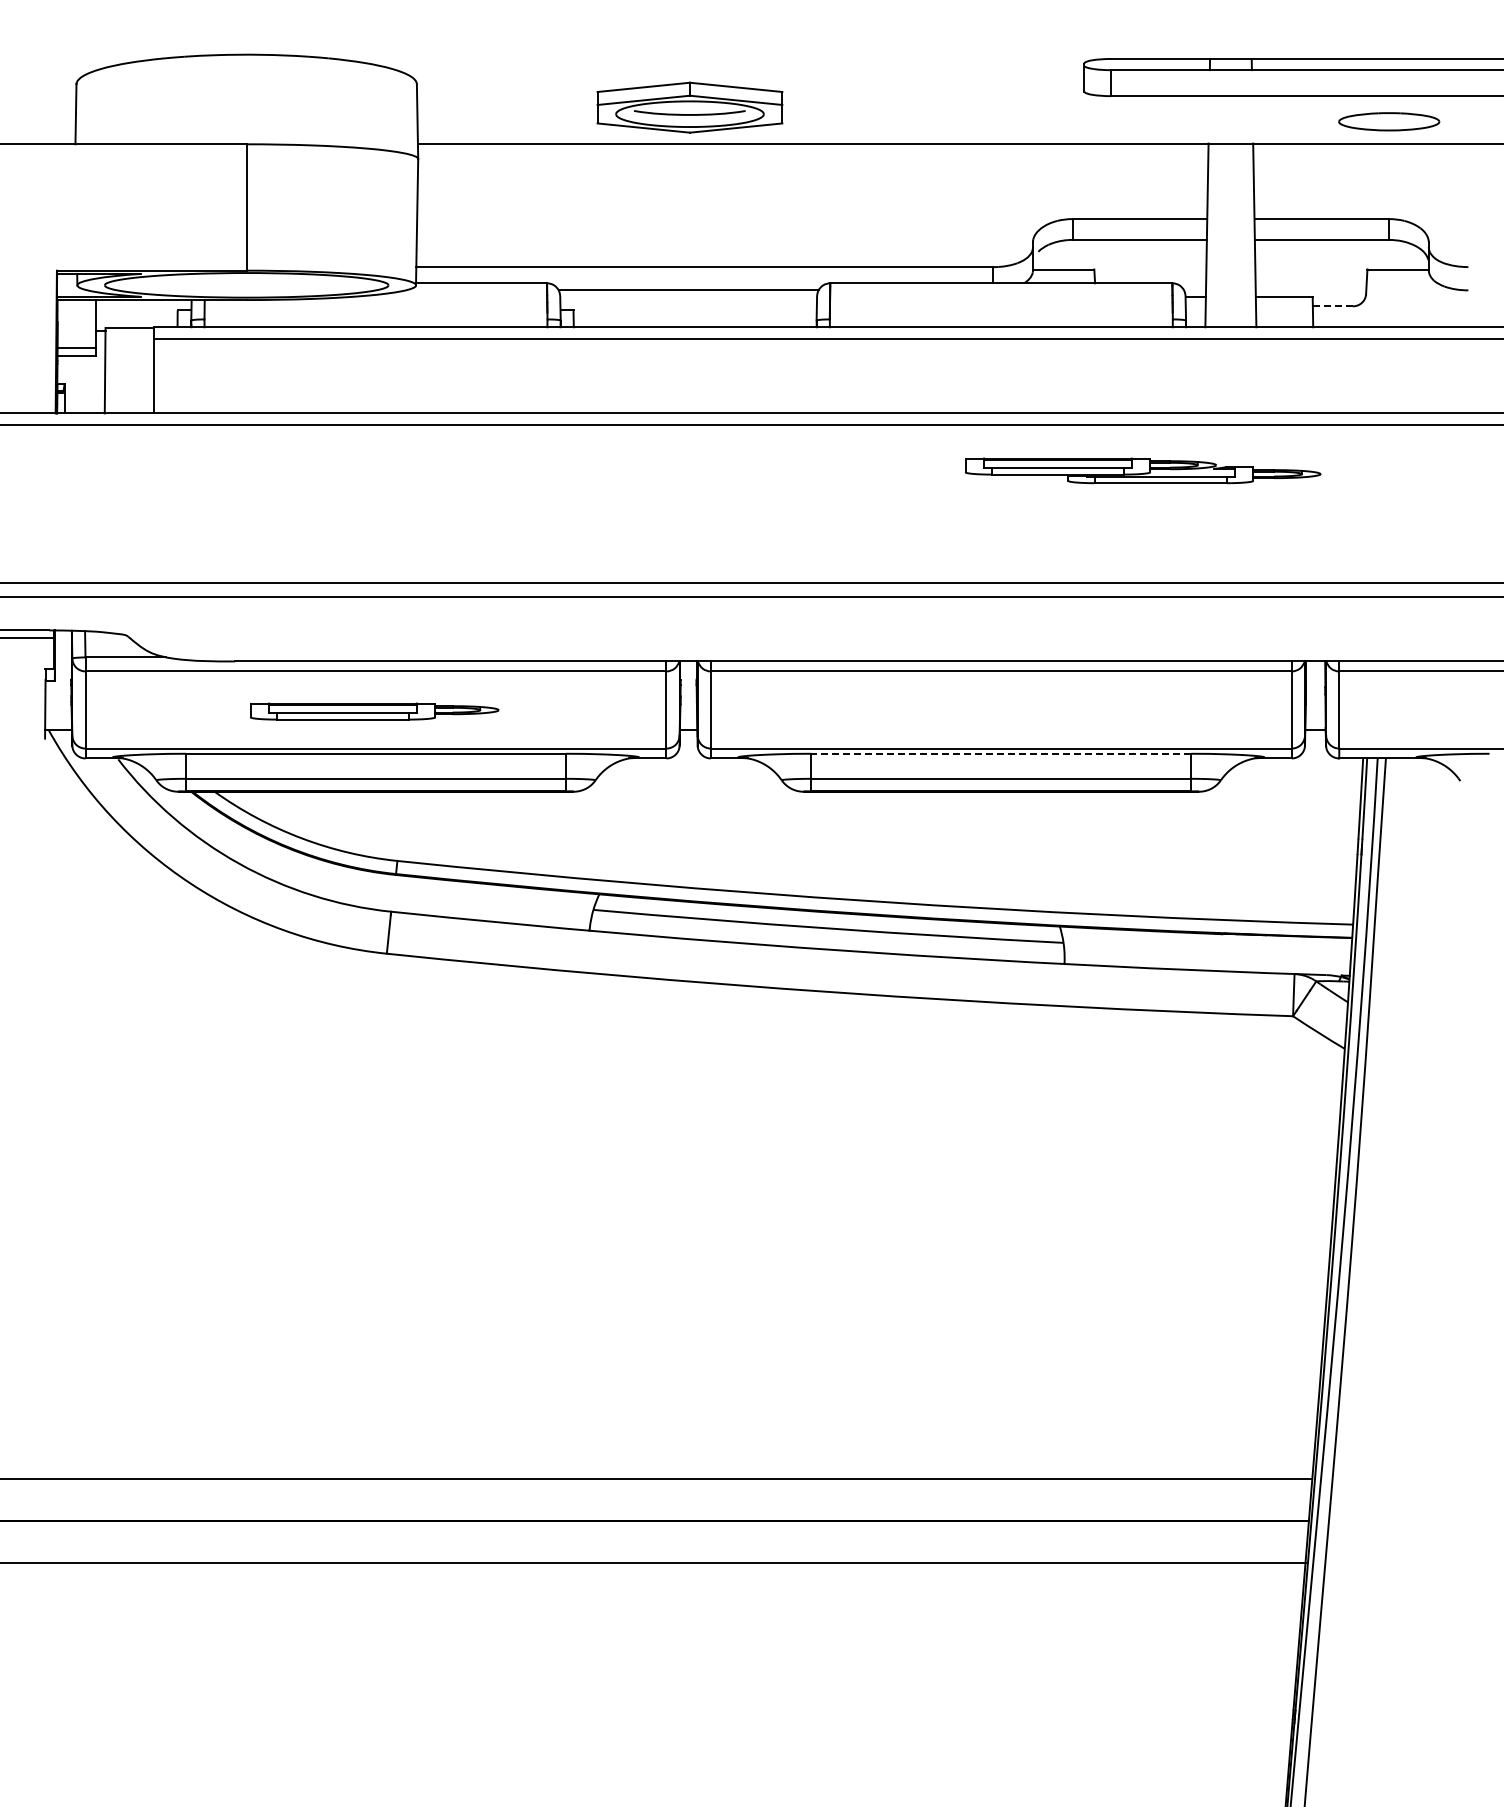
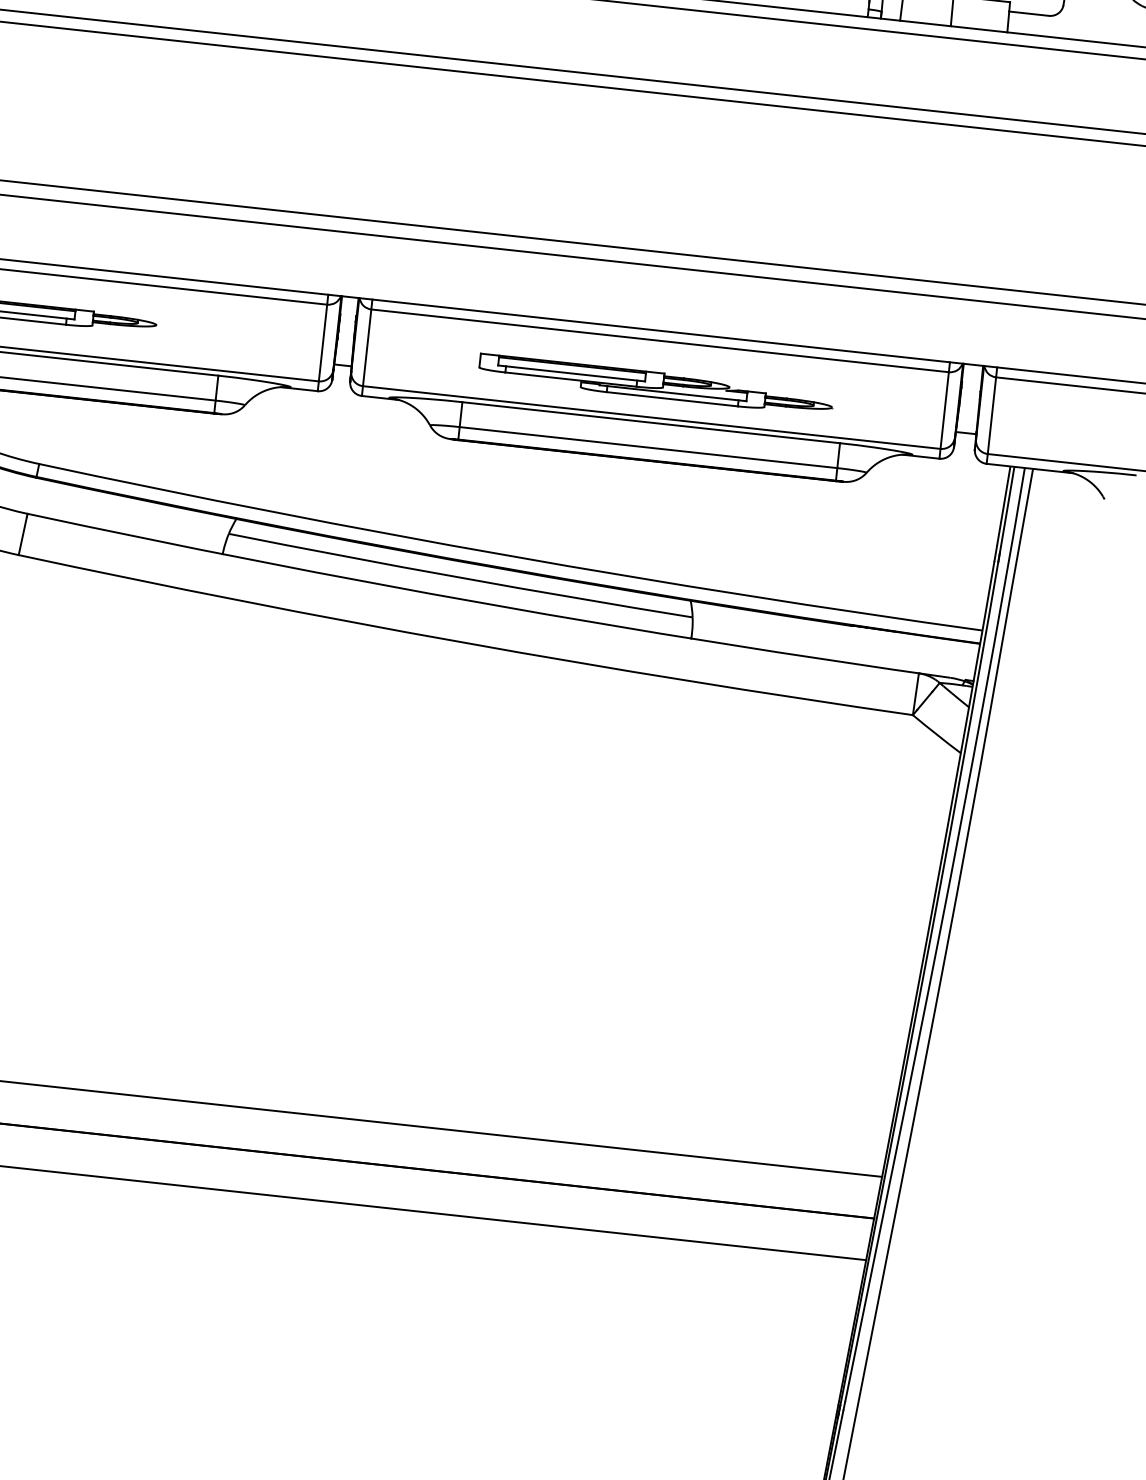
line: (1332, 306) -> (1028, 13), dashed -> solid
part: (1143, 470) -> (656, 384), moved
line: (1001, 753) -> (651, 422), dashed -> solid

